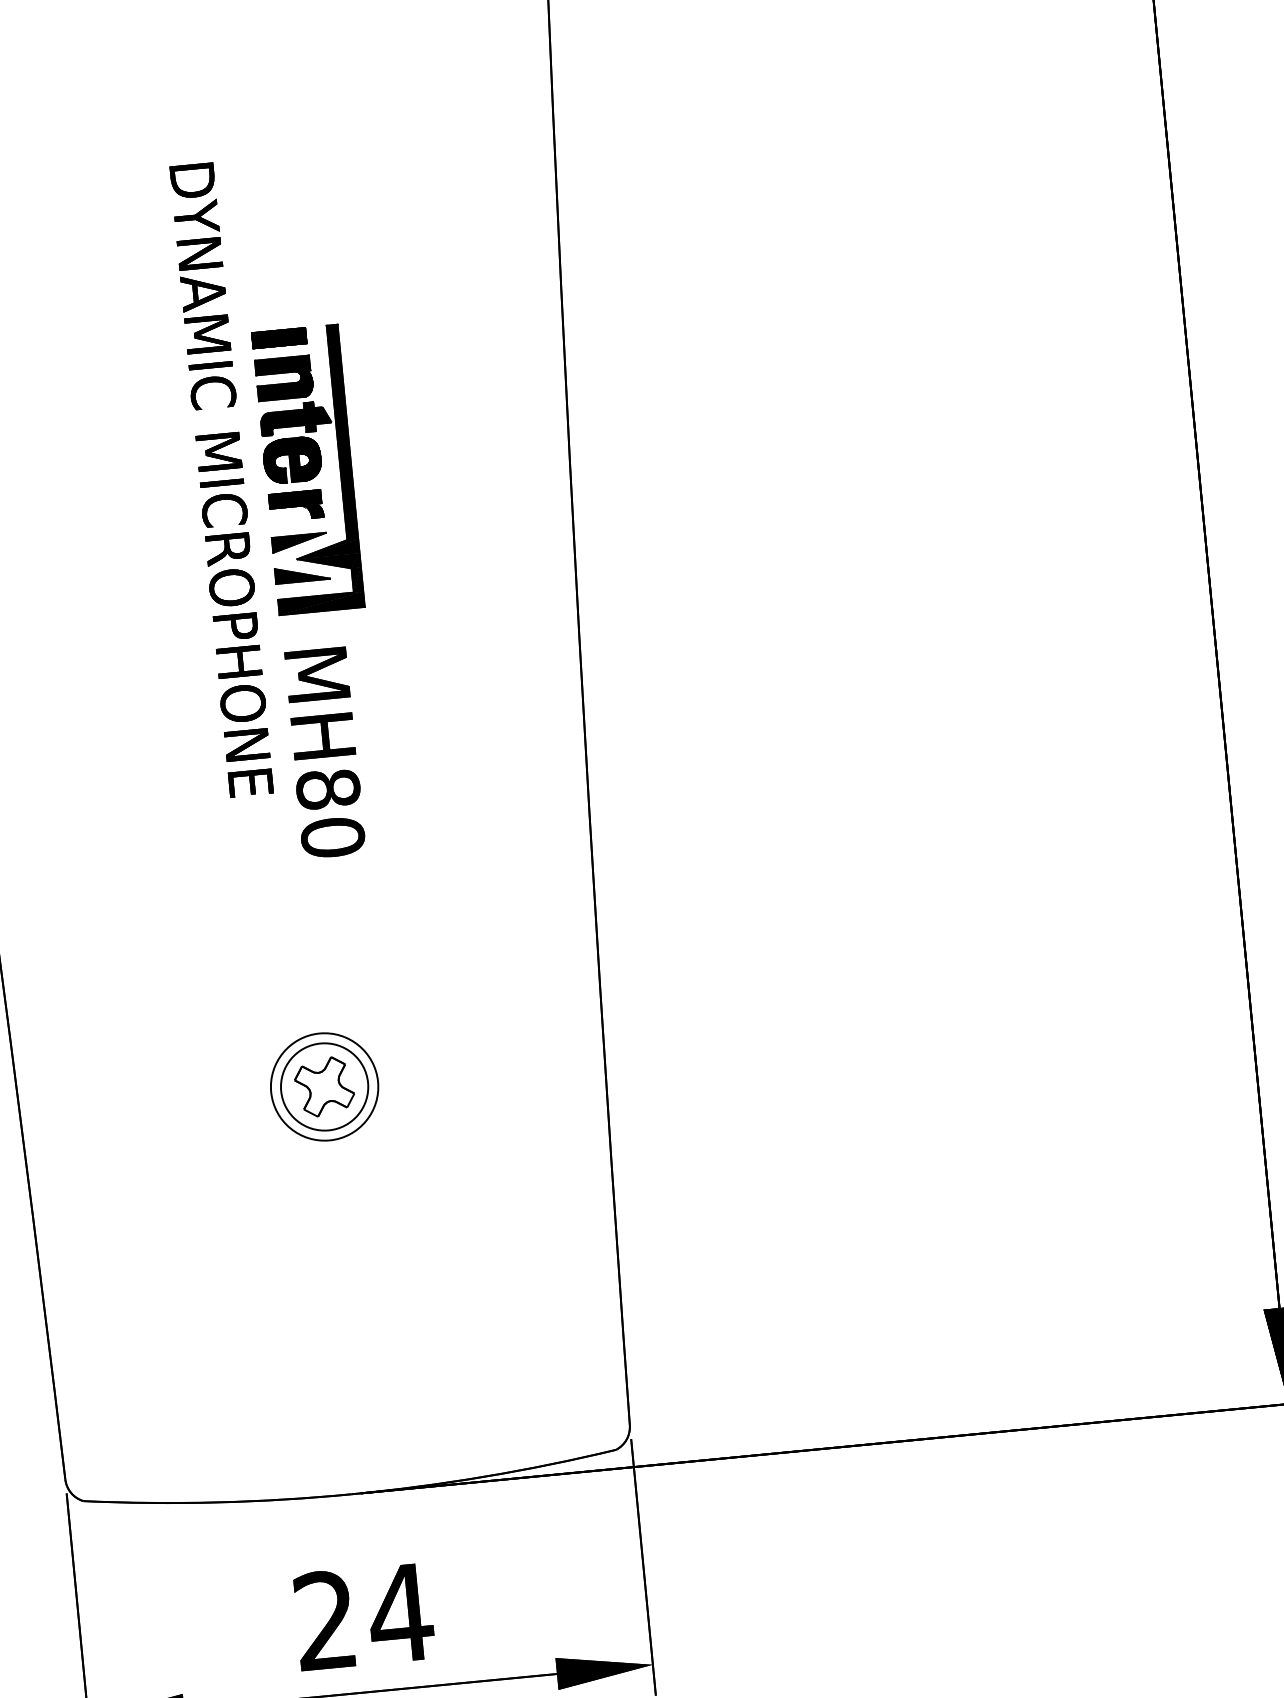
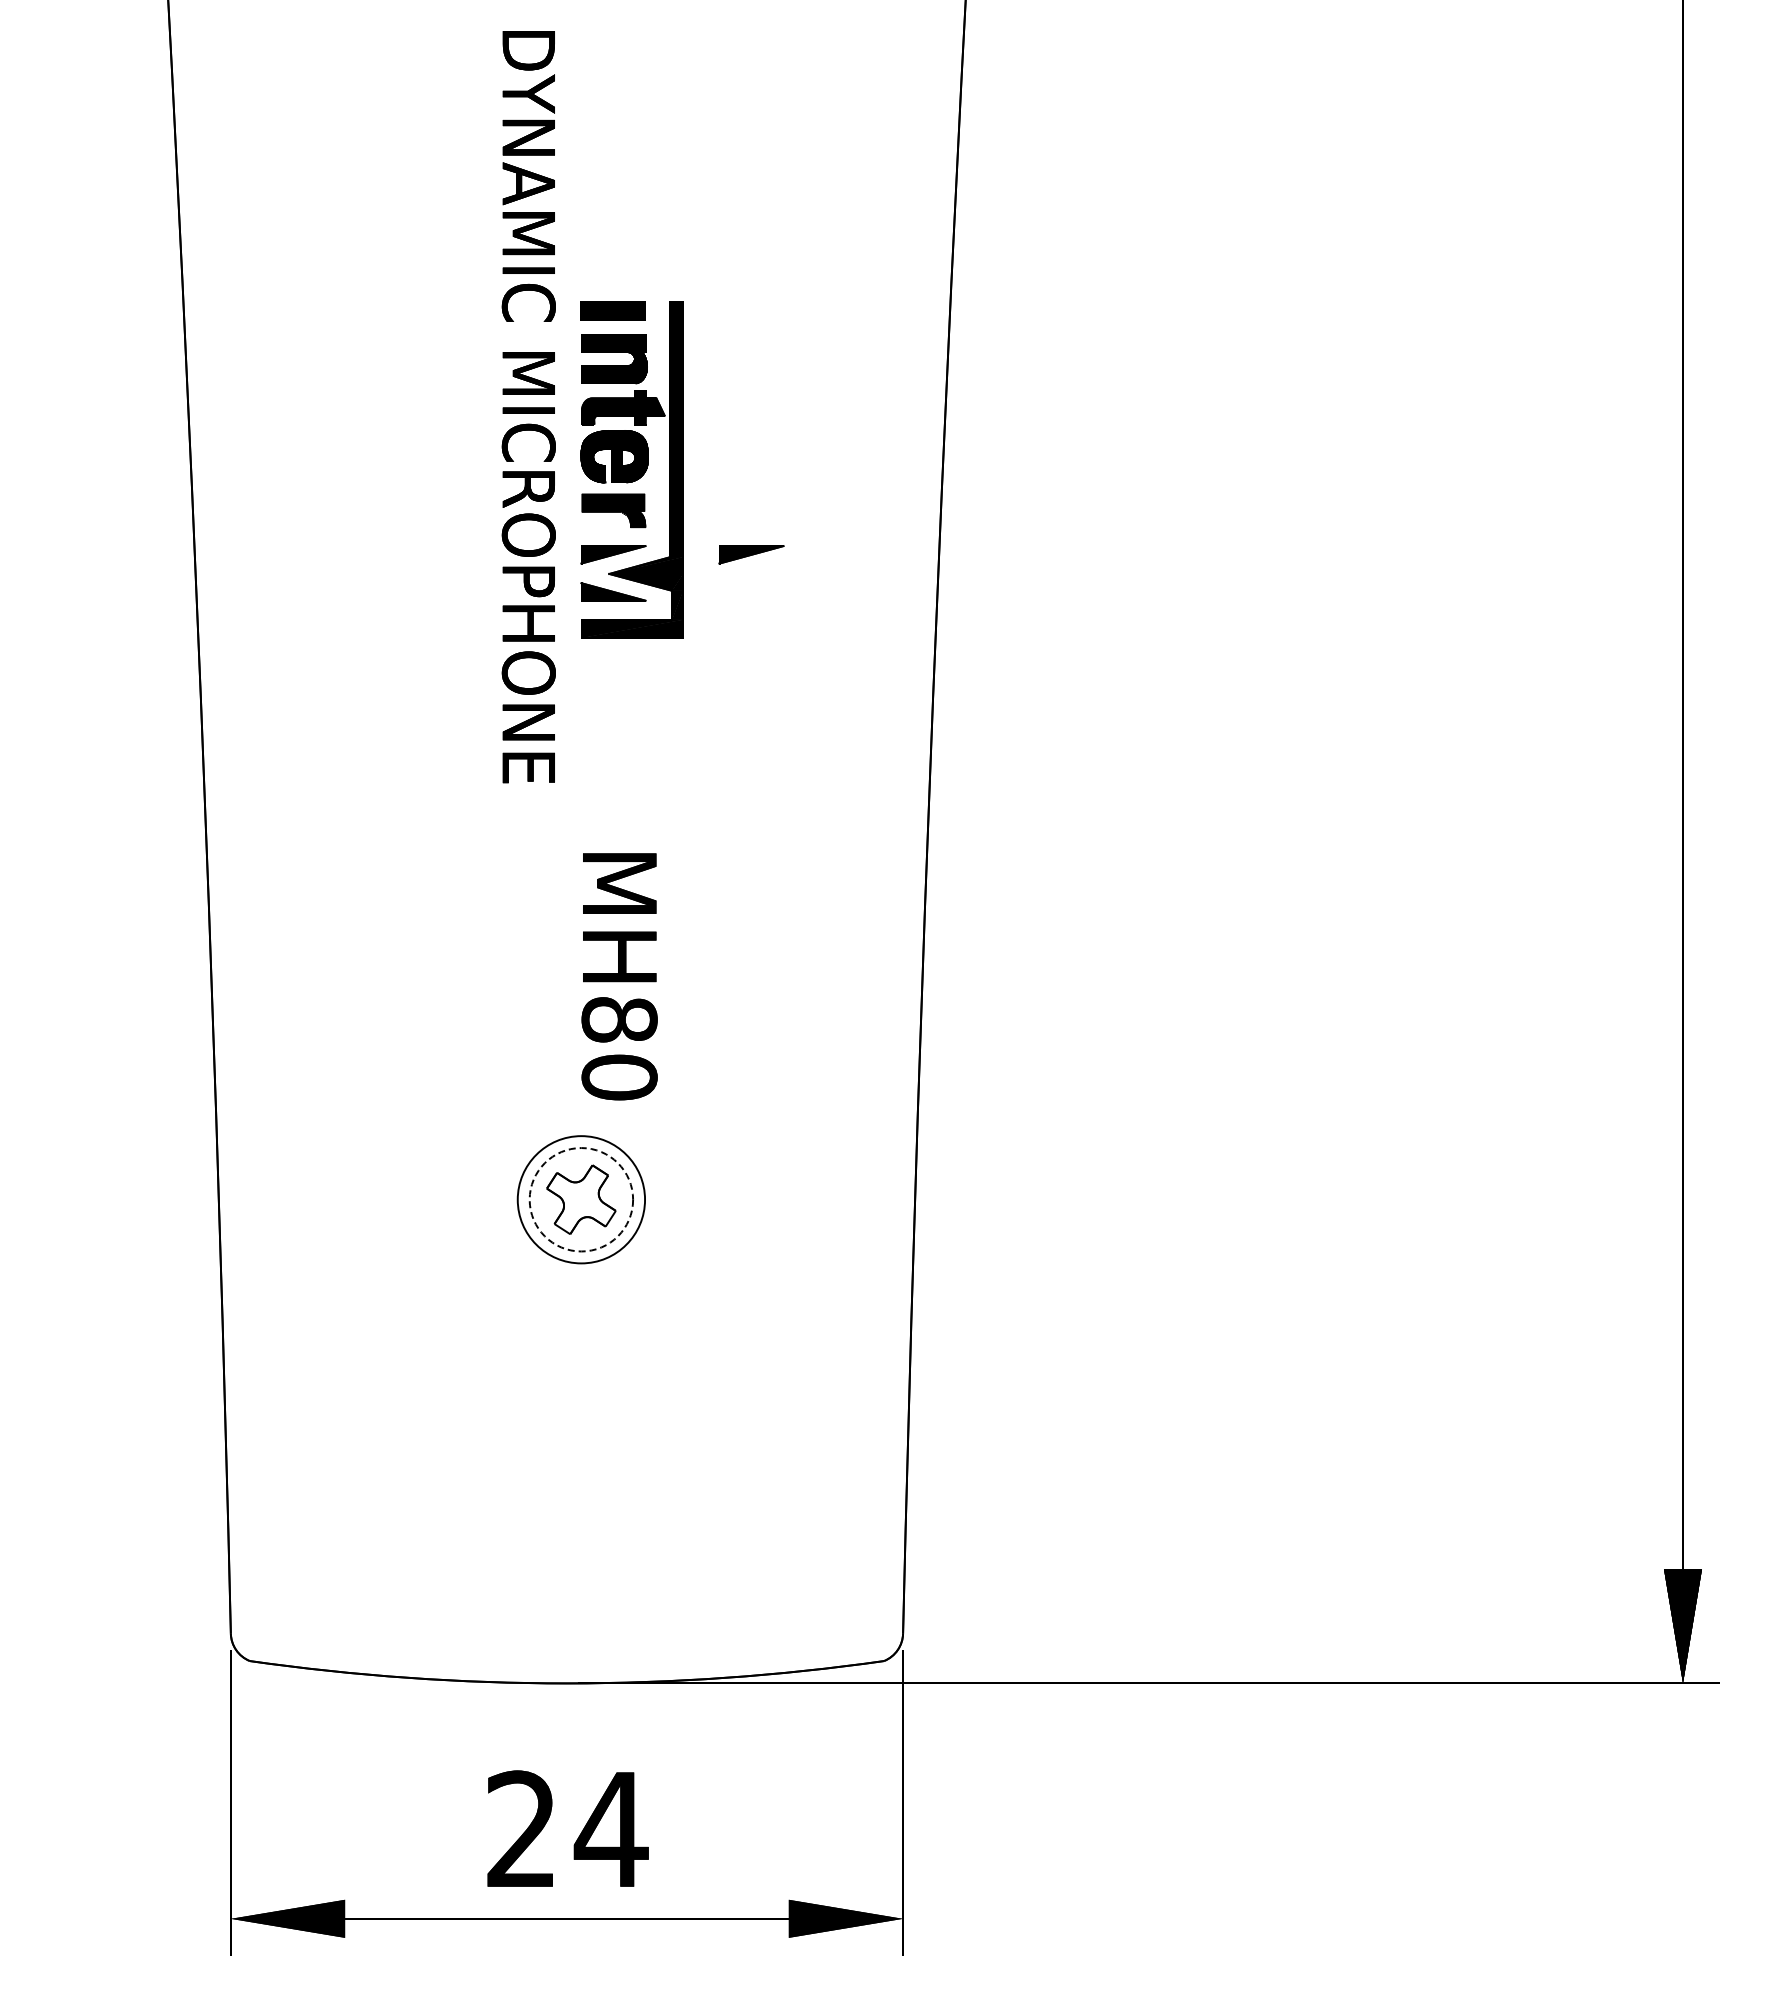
text: (221, 480) -> (528, 407), moved
part: (415, 531) -> (751, 554), added
text: (324, 752) -> (619, 976), moved
circle: (324, 1086) -> (581, 1199), solid -> dashed

